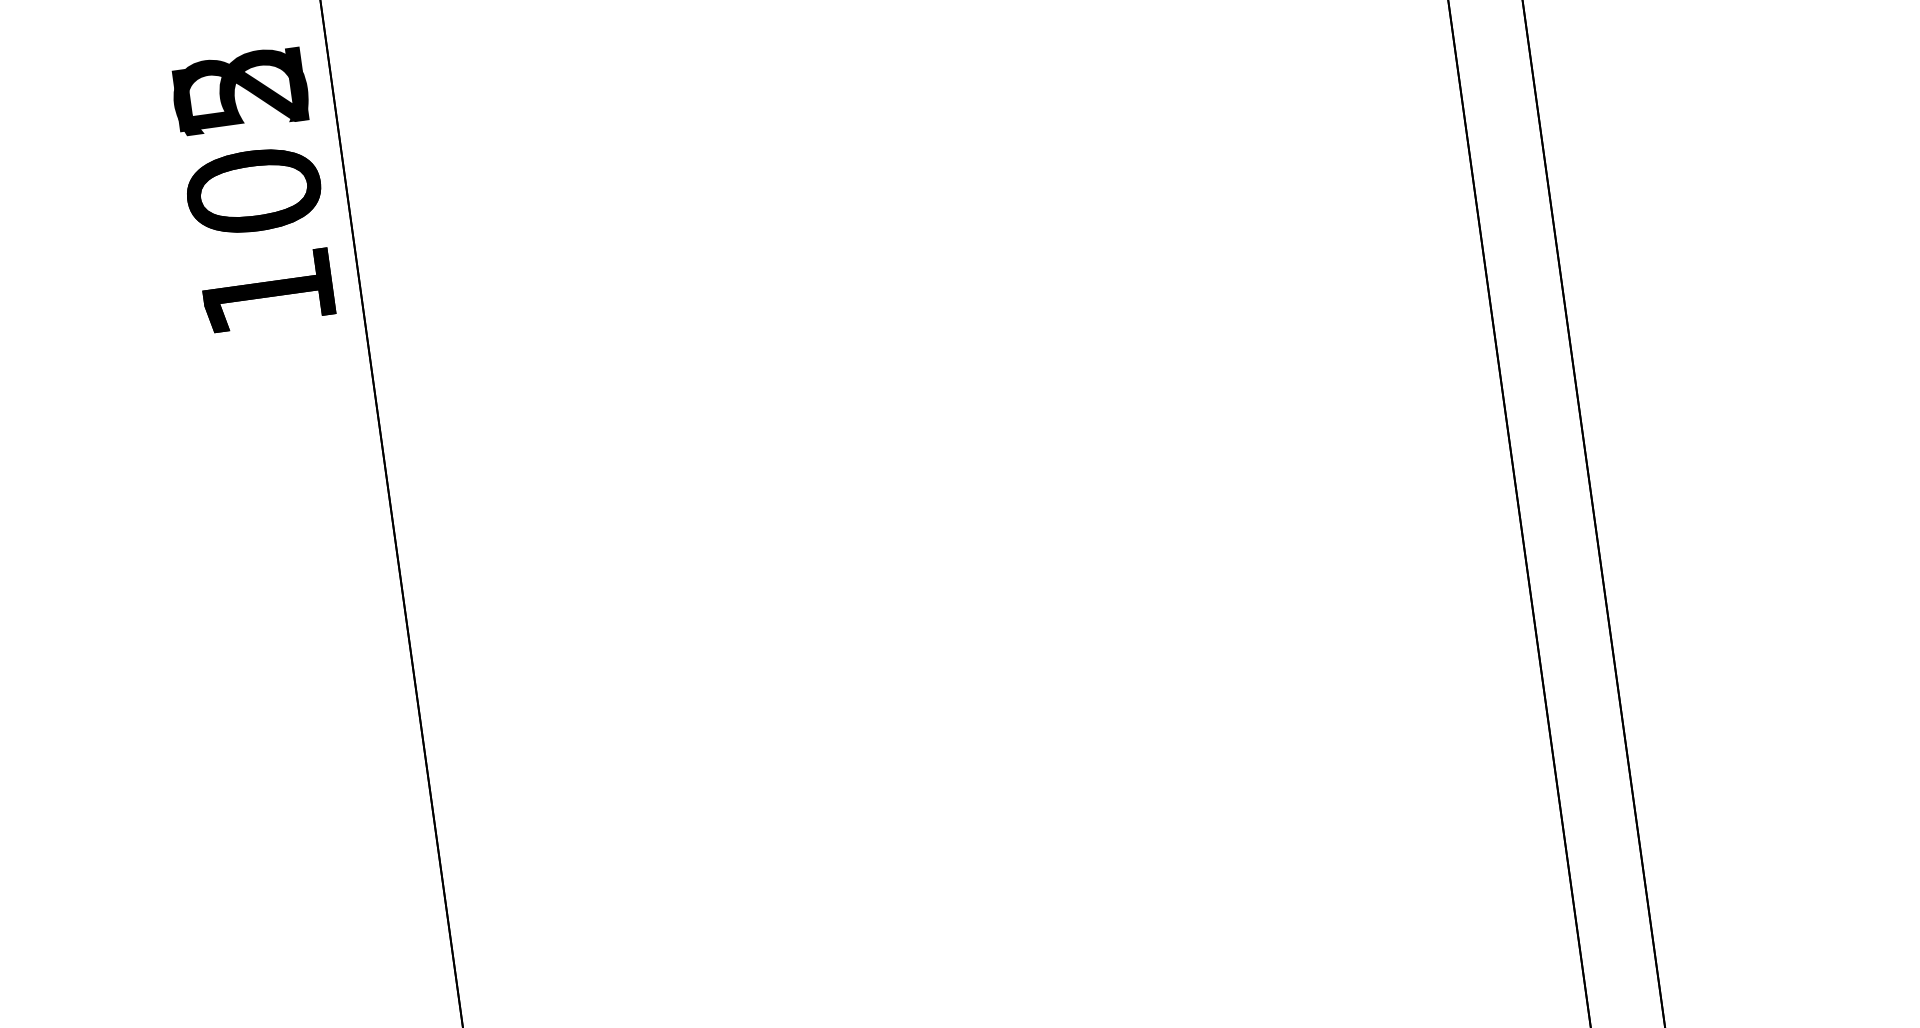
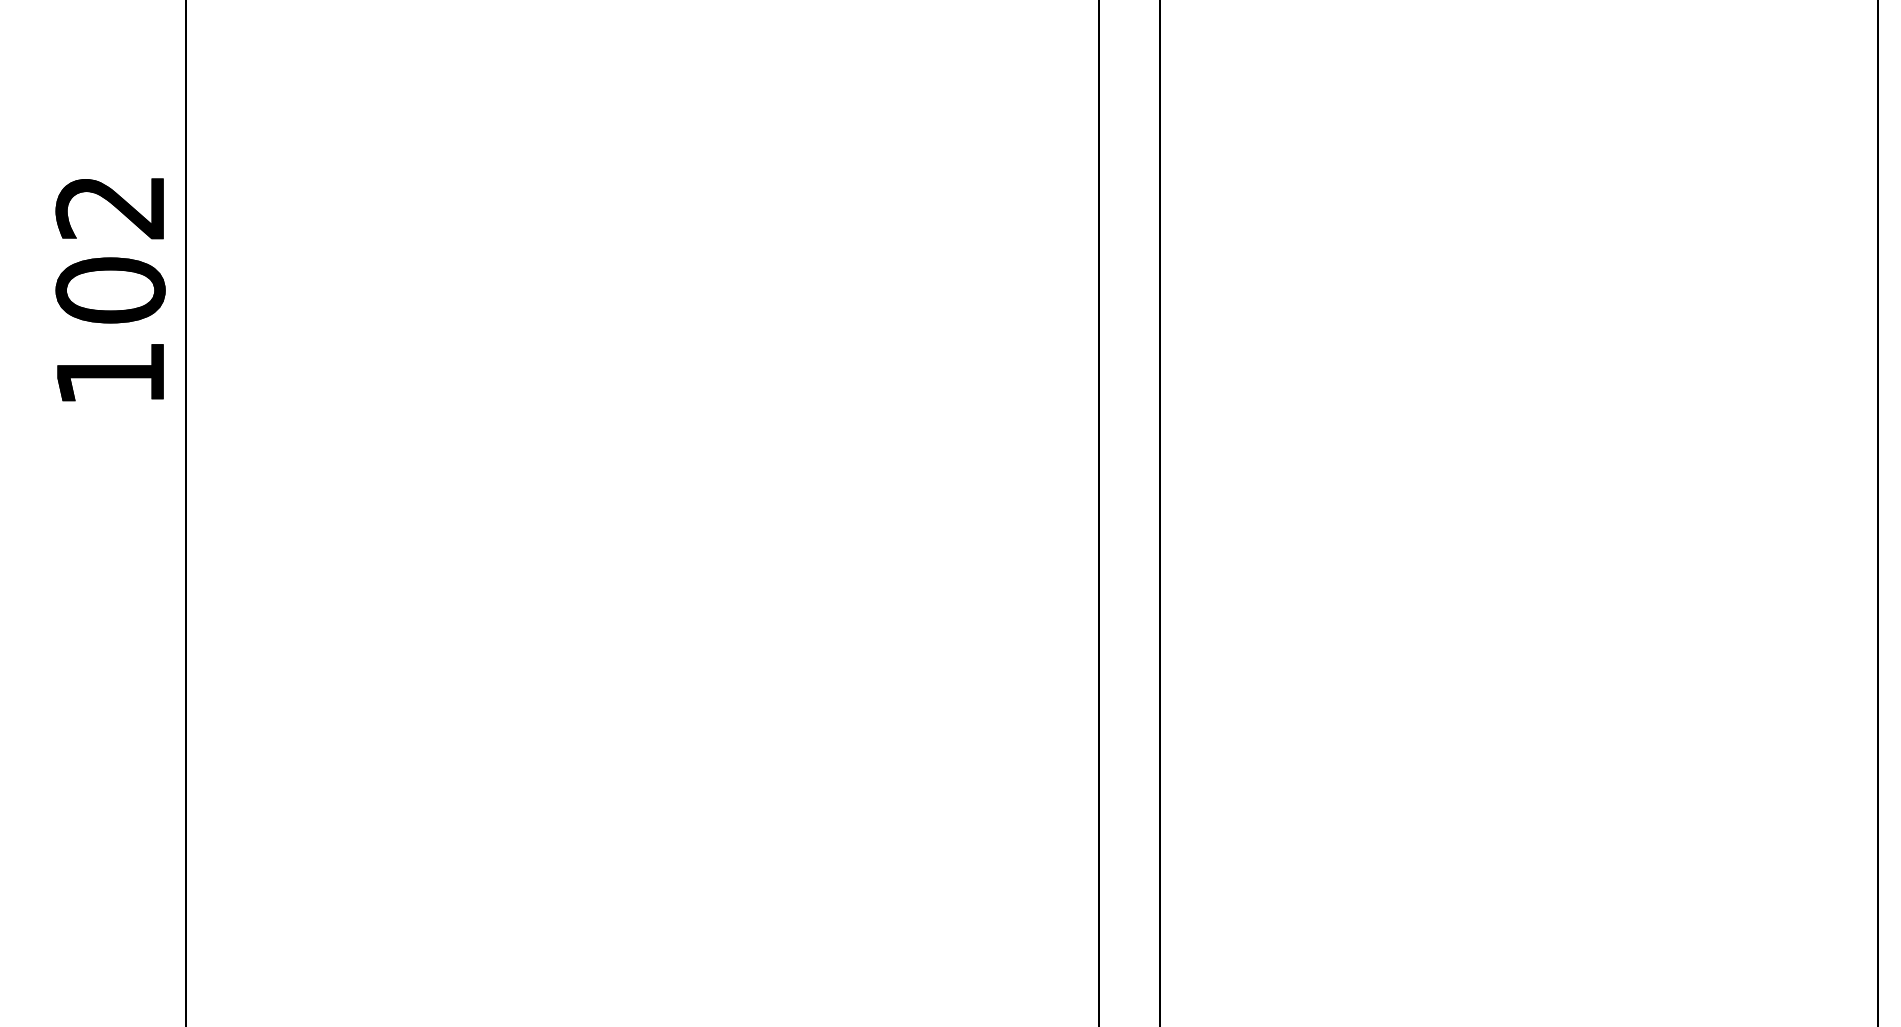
text: (239, 90) -> (110, 207), 105 -> 102

